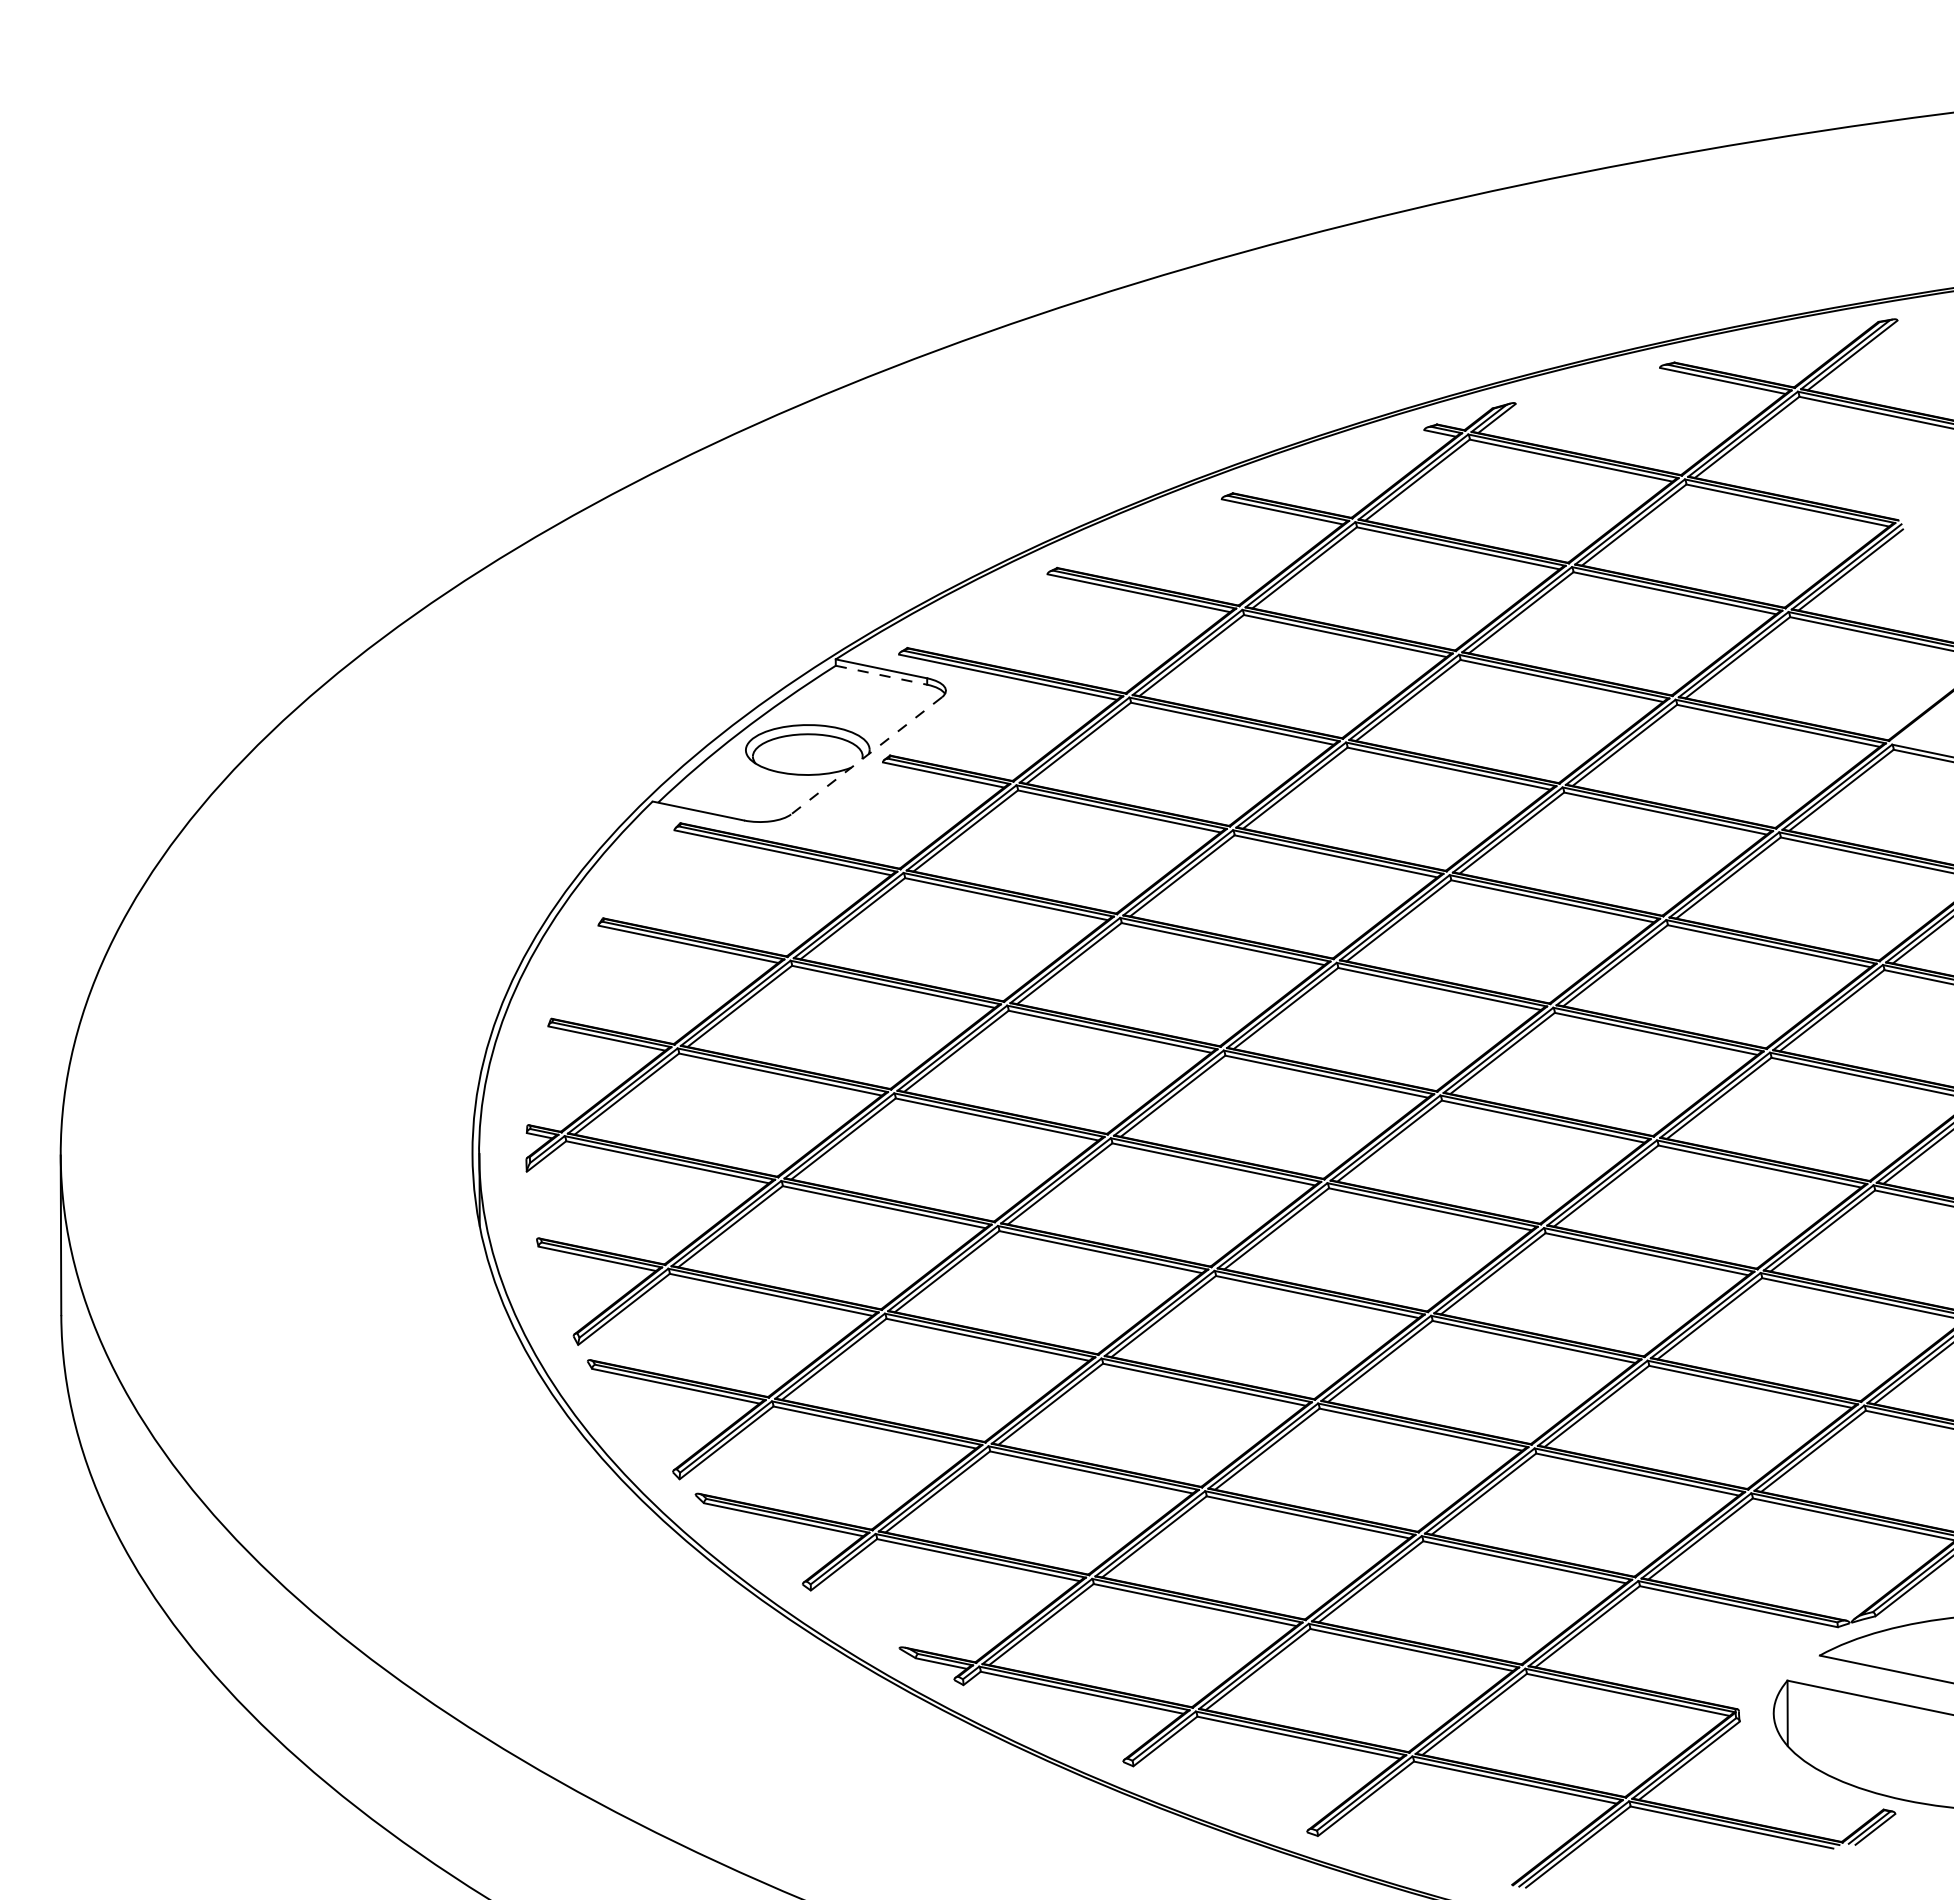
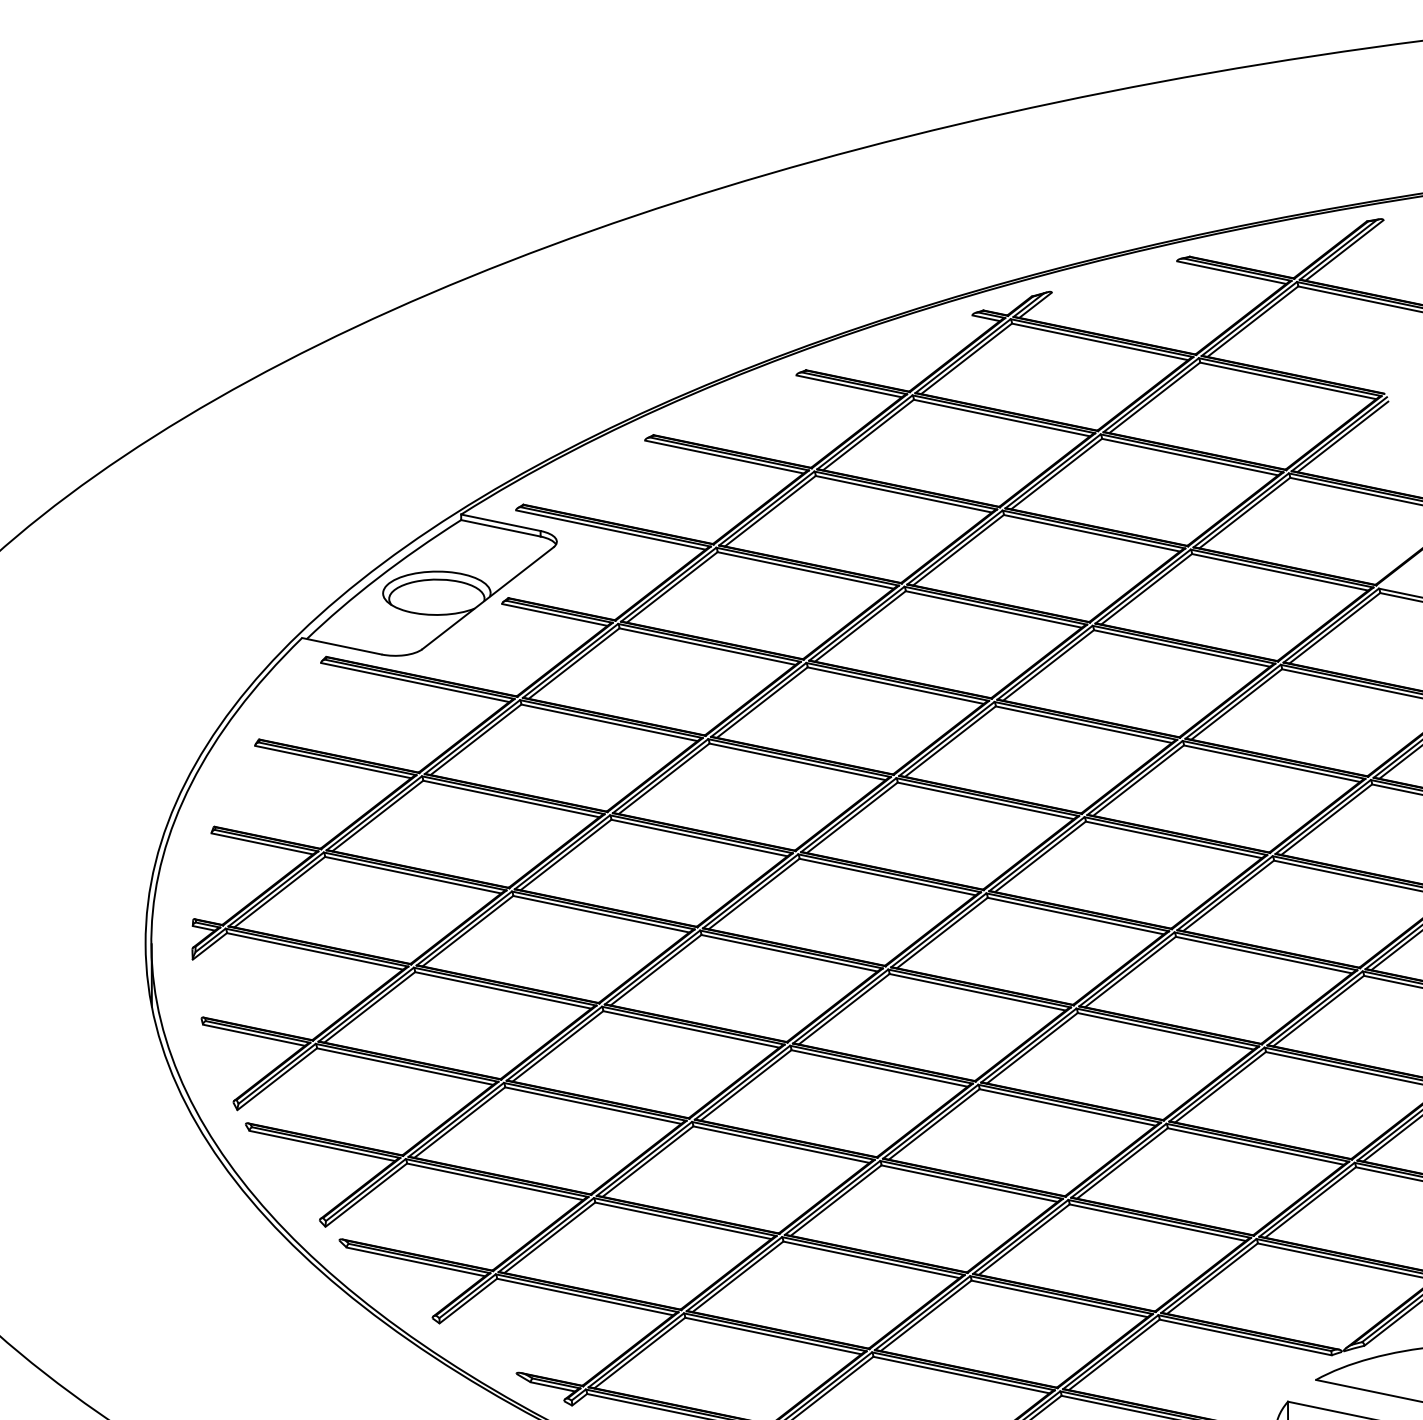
line: (881, 675) -> (500, 528), dashed -> solid
line: (866, 756) -> (487, 598), dashed -> solid

